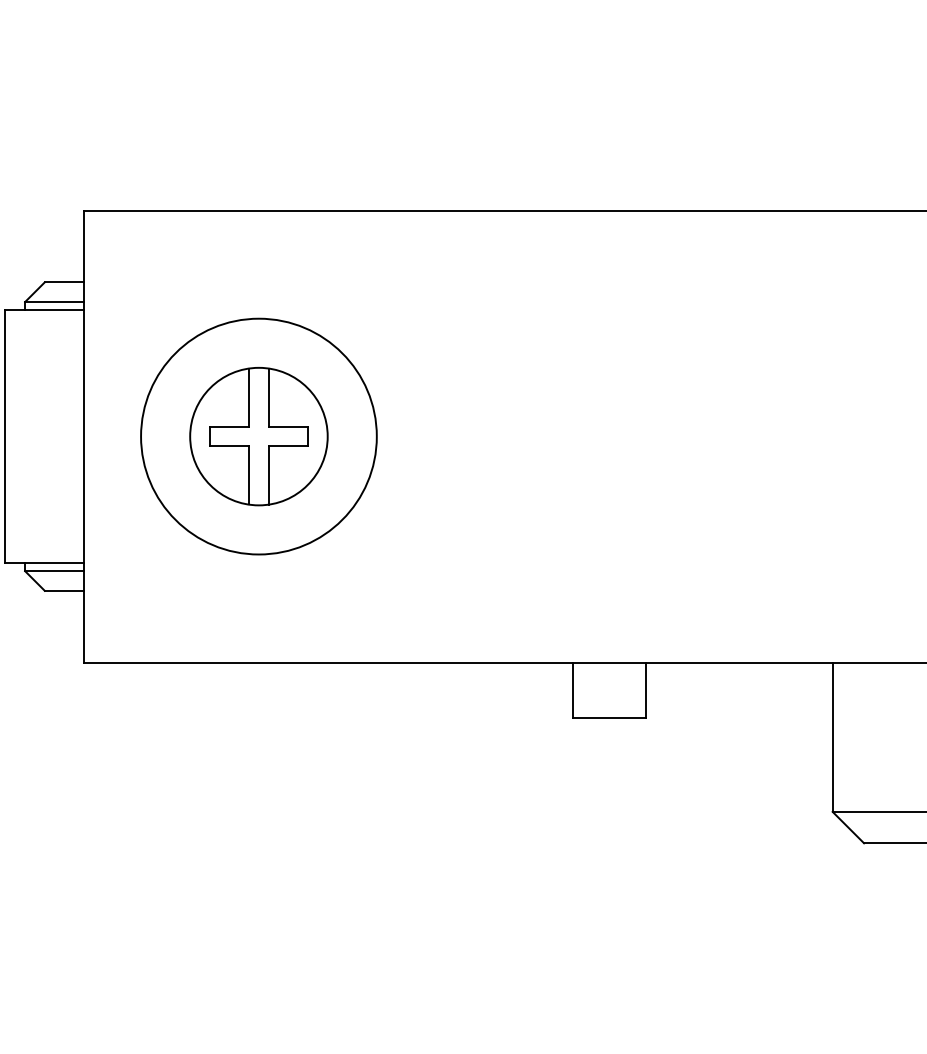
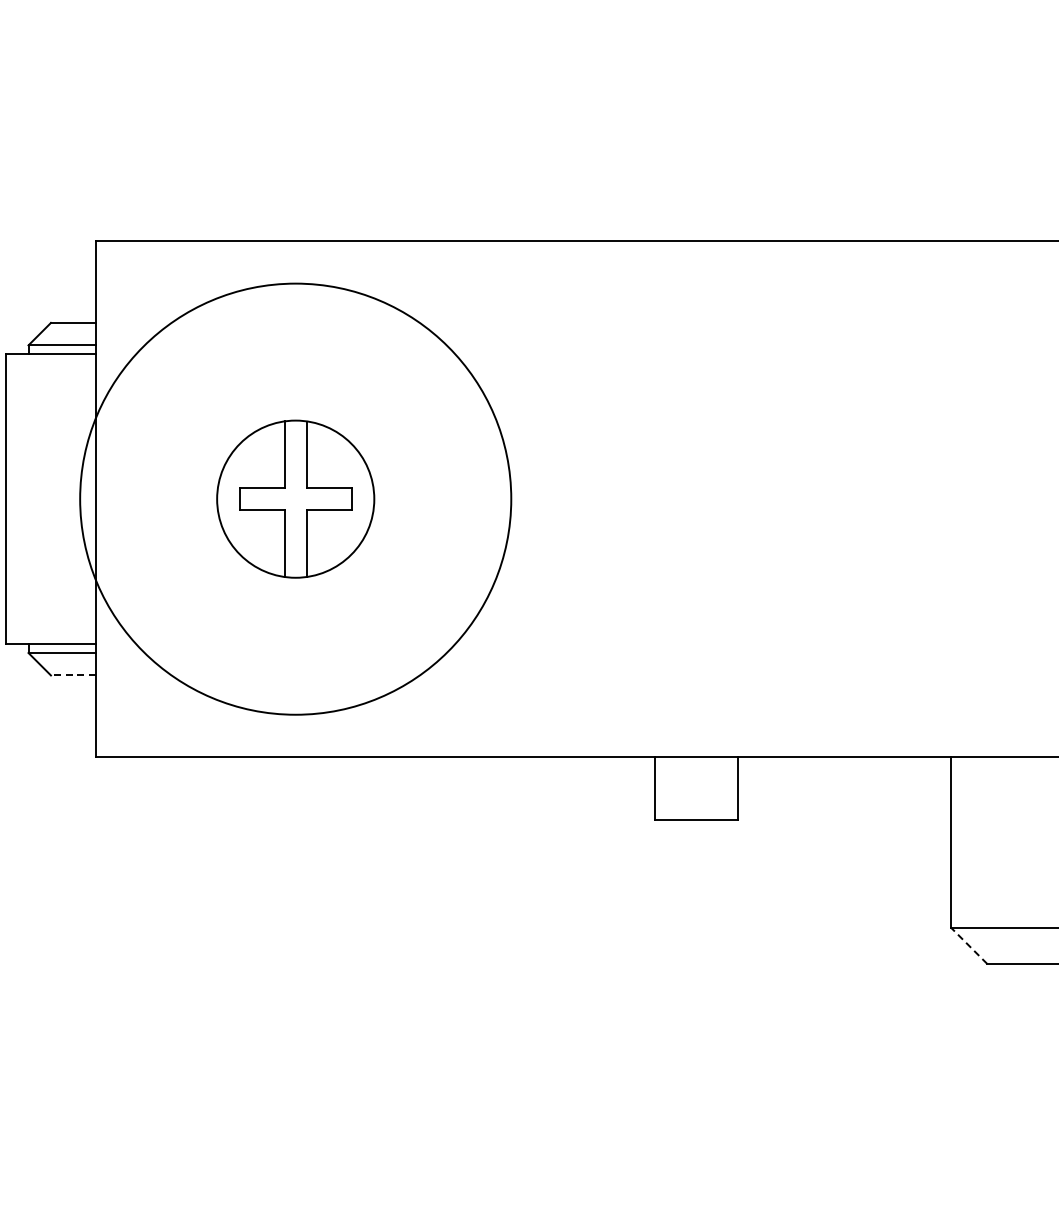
circle: (258, 436) -> (295, 498), size x1.6
line: (63, 590) -> (72, 675), solid -> dashed
line: (848, 827) -> (969, 945), solid -> dashed

